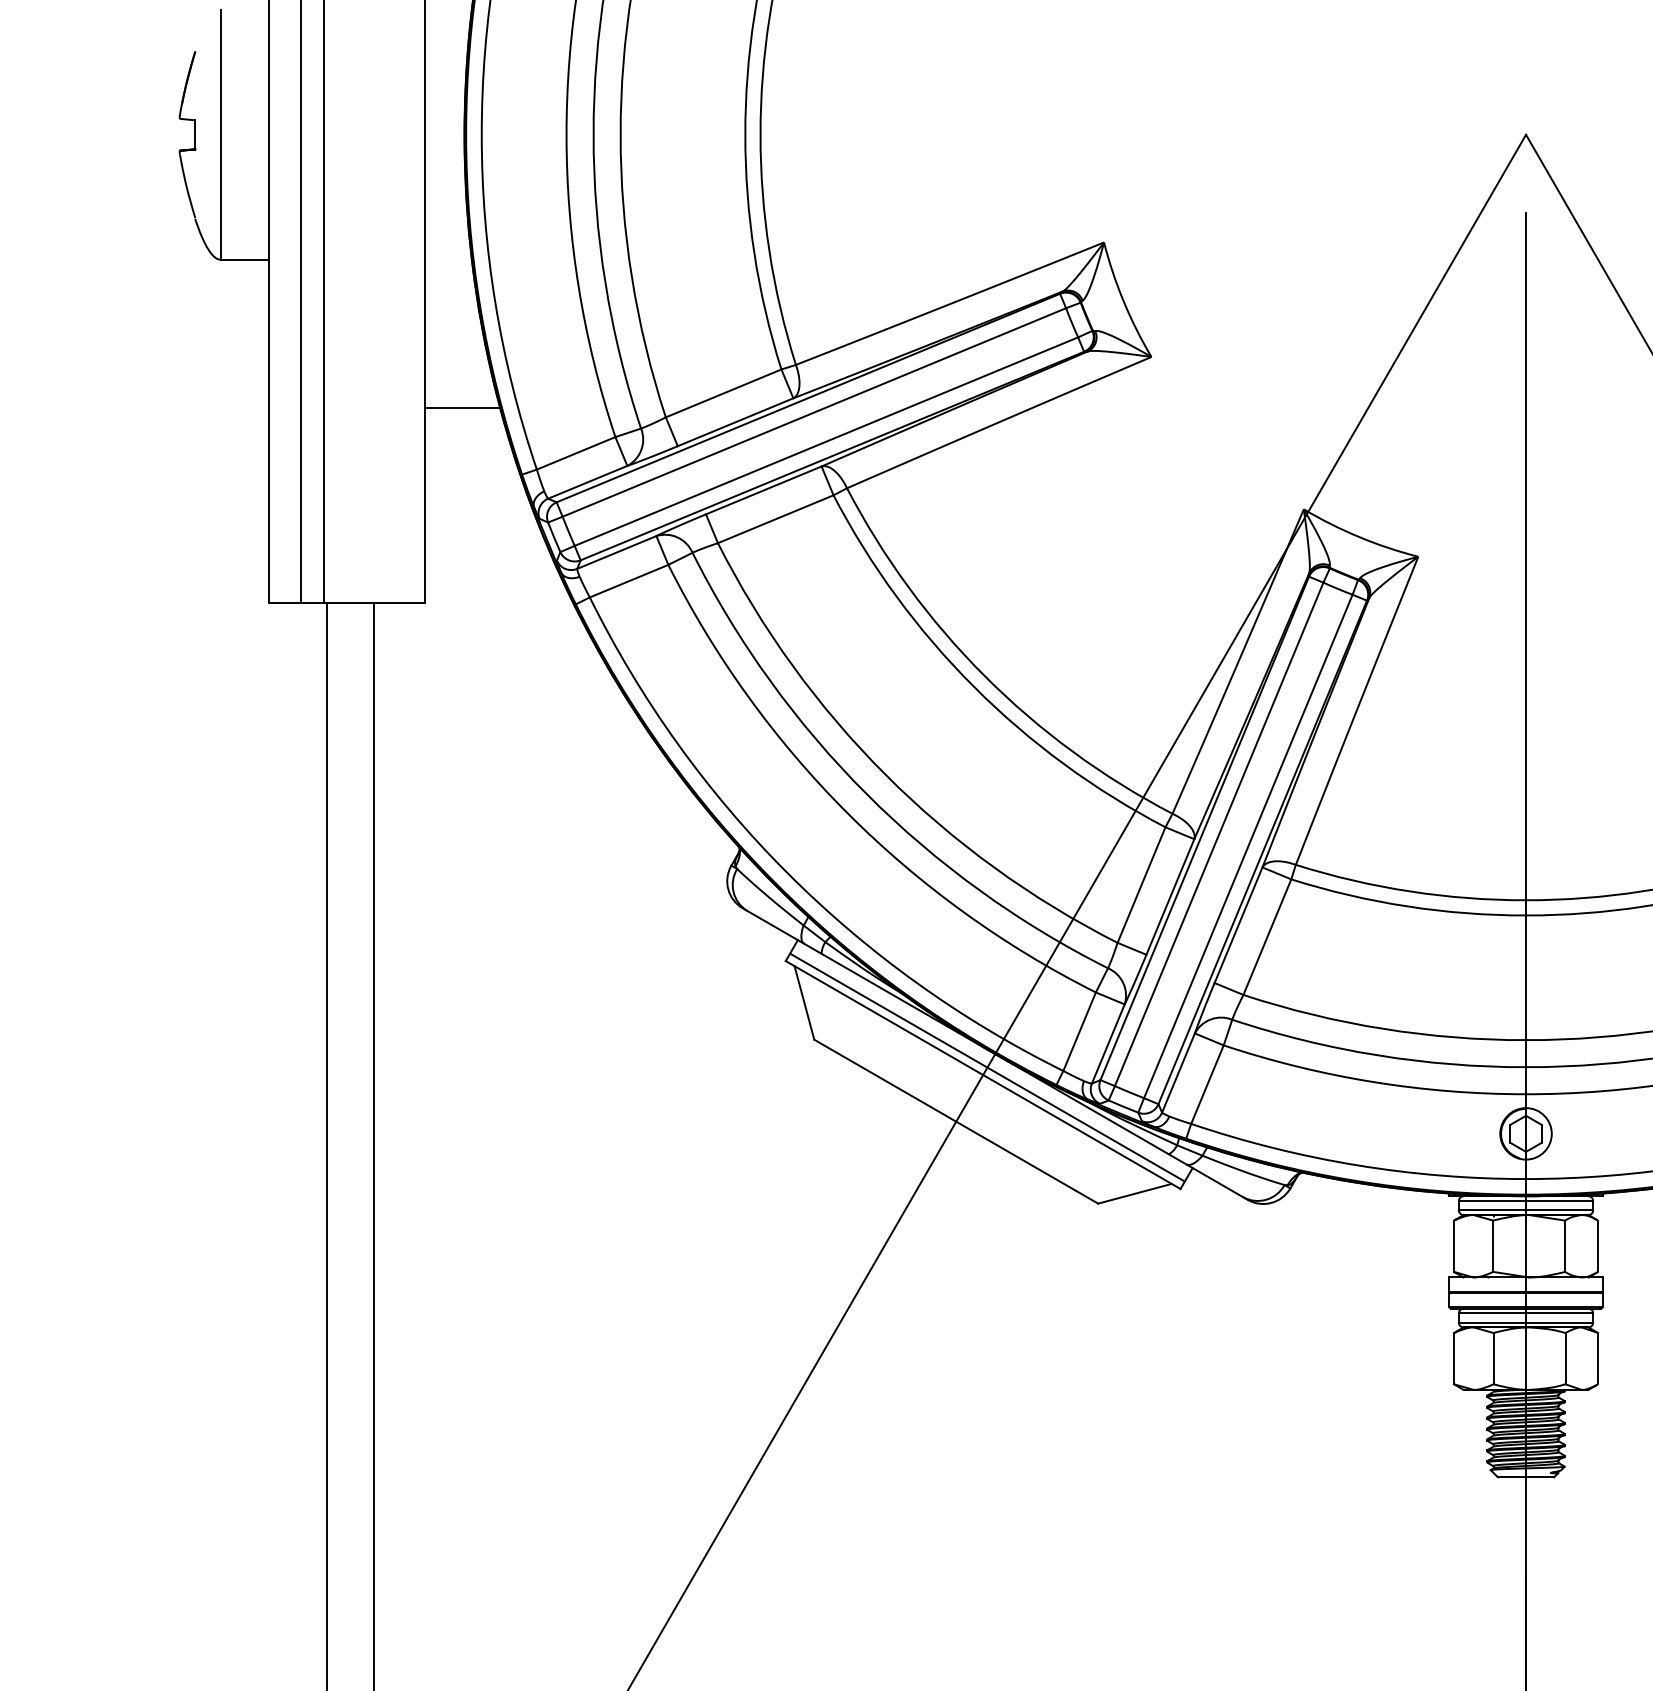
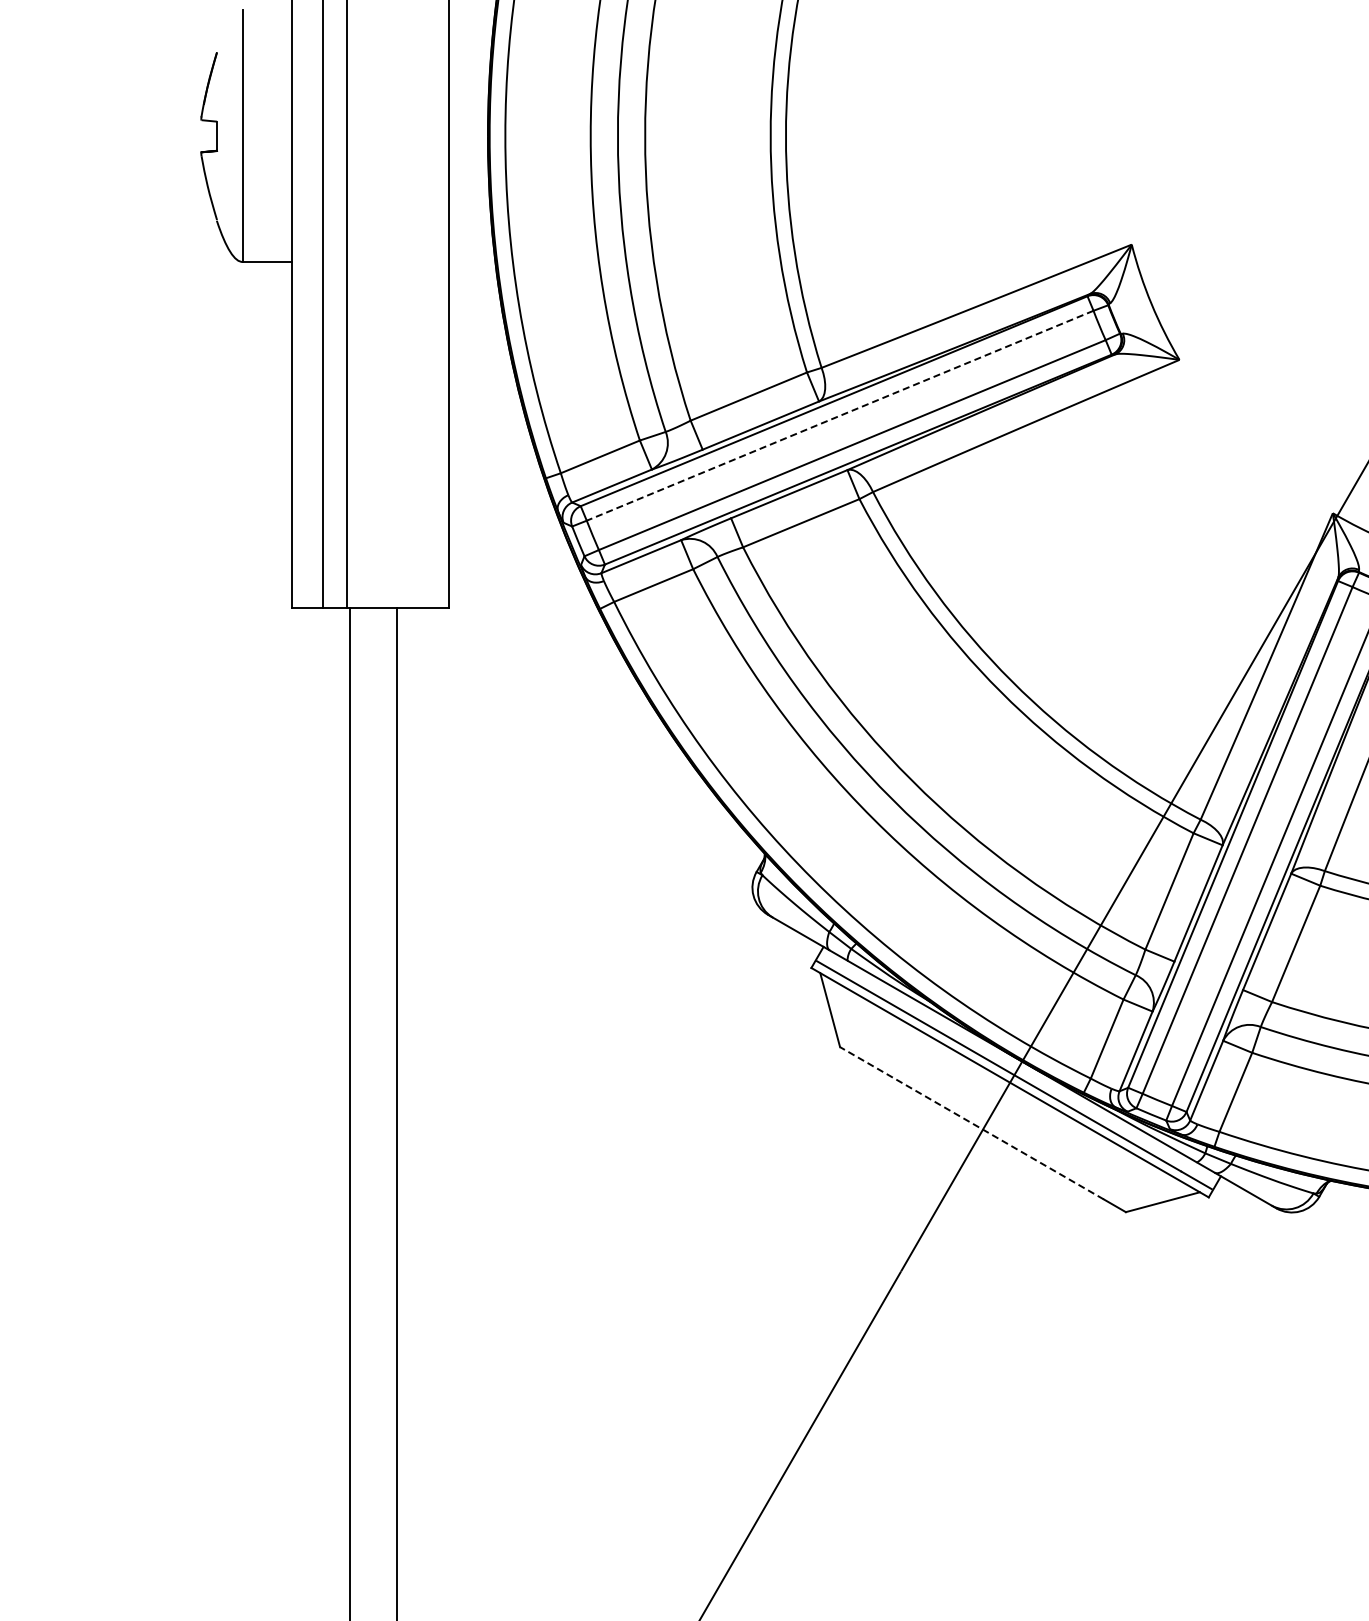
line: (462, 407) -> (485, 410), removed
line: (813, 412) -> (839, 415), solid -> dashed
line: (944, 1115) -> (971, 1123), solid -> dashed

